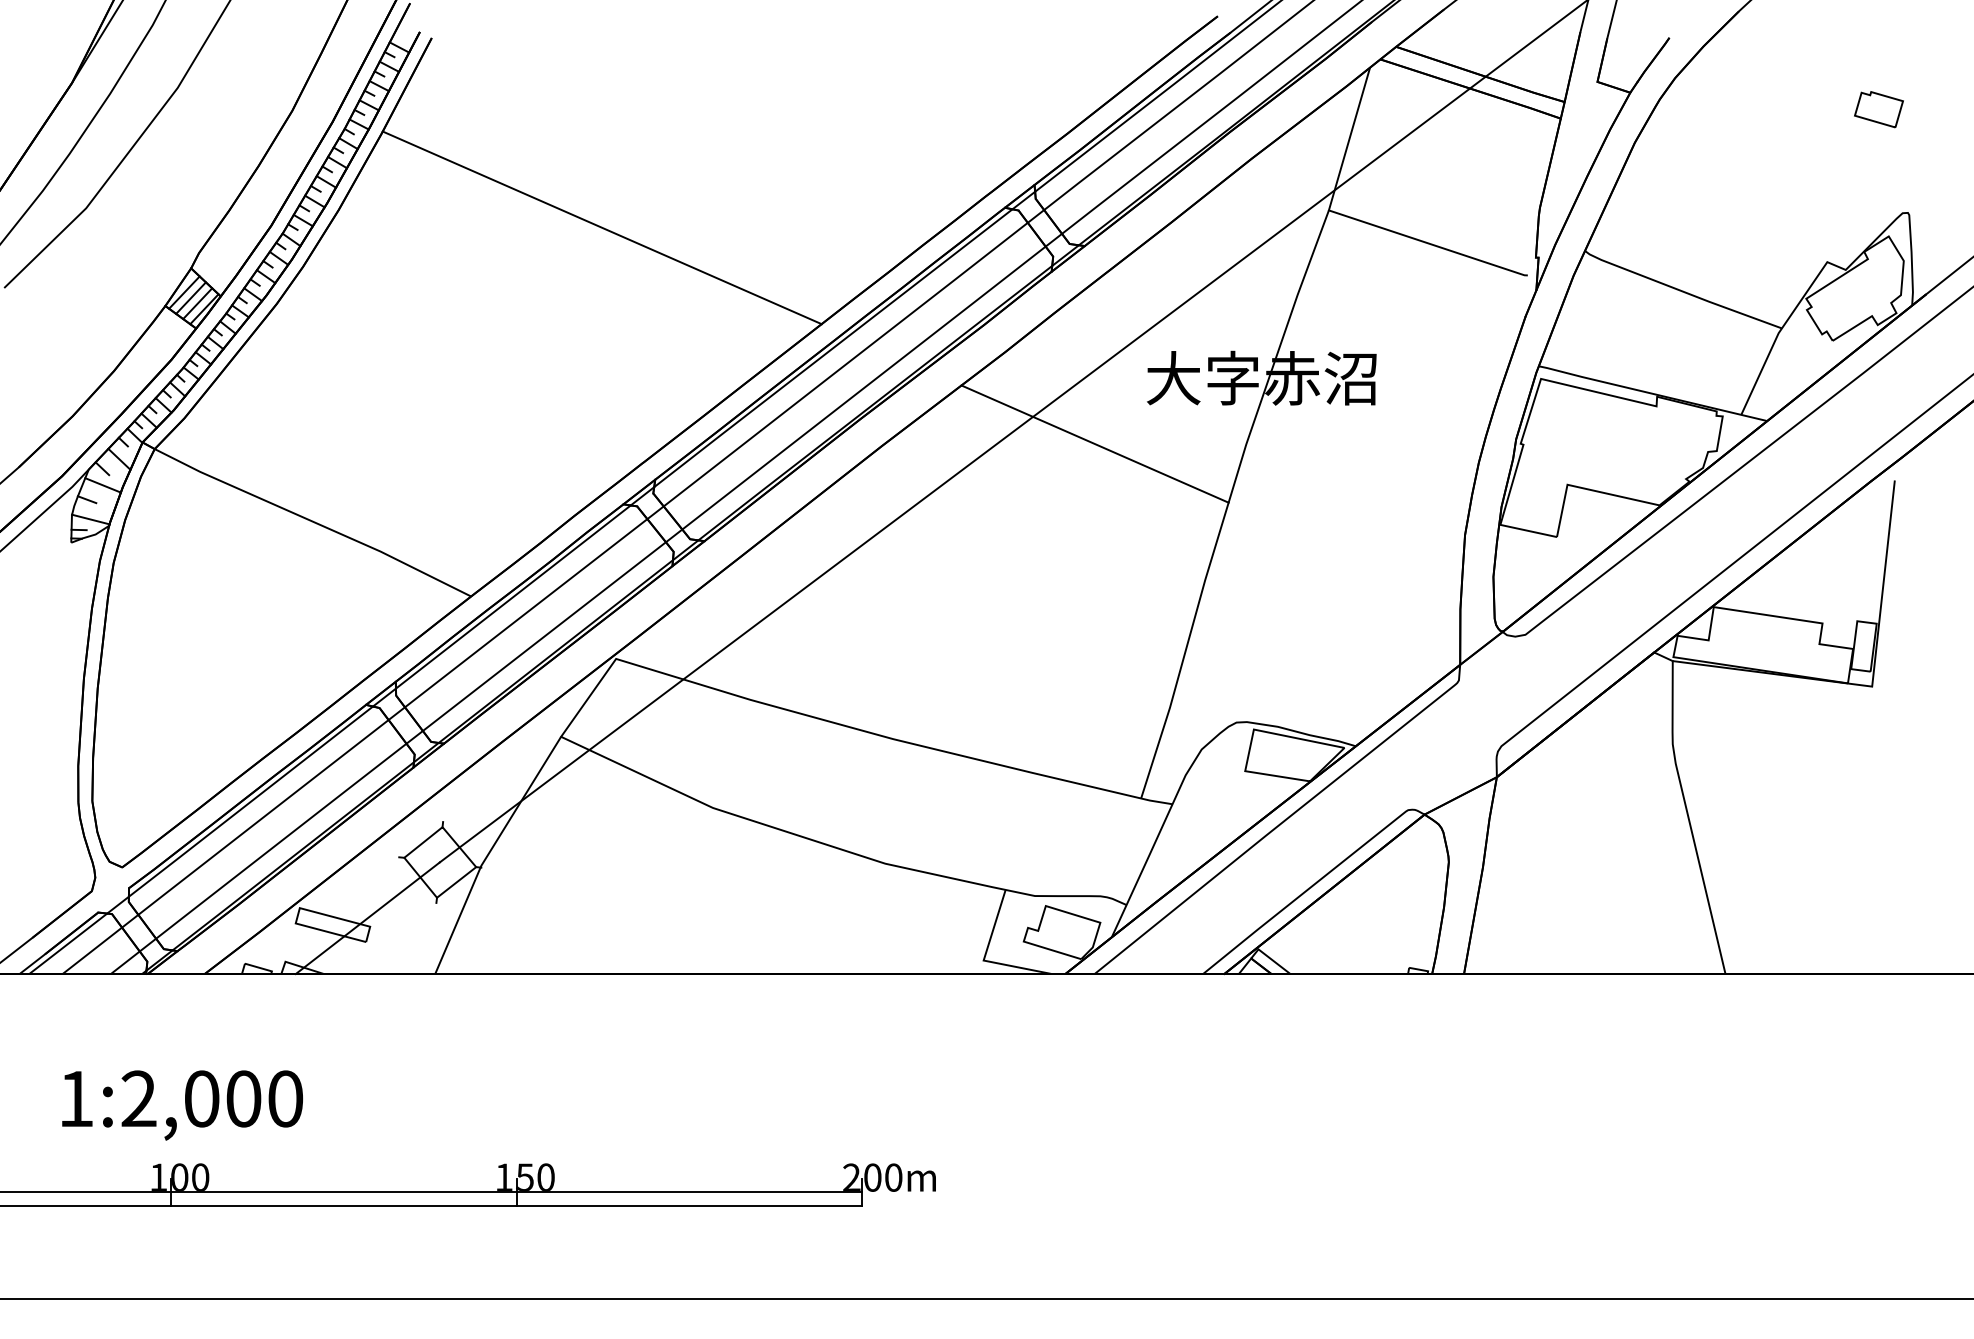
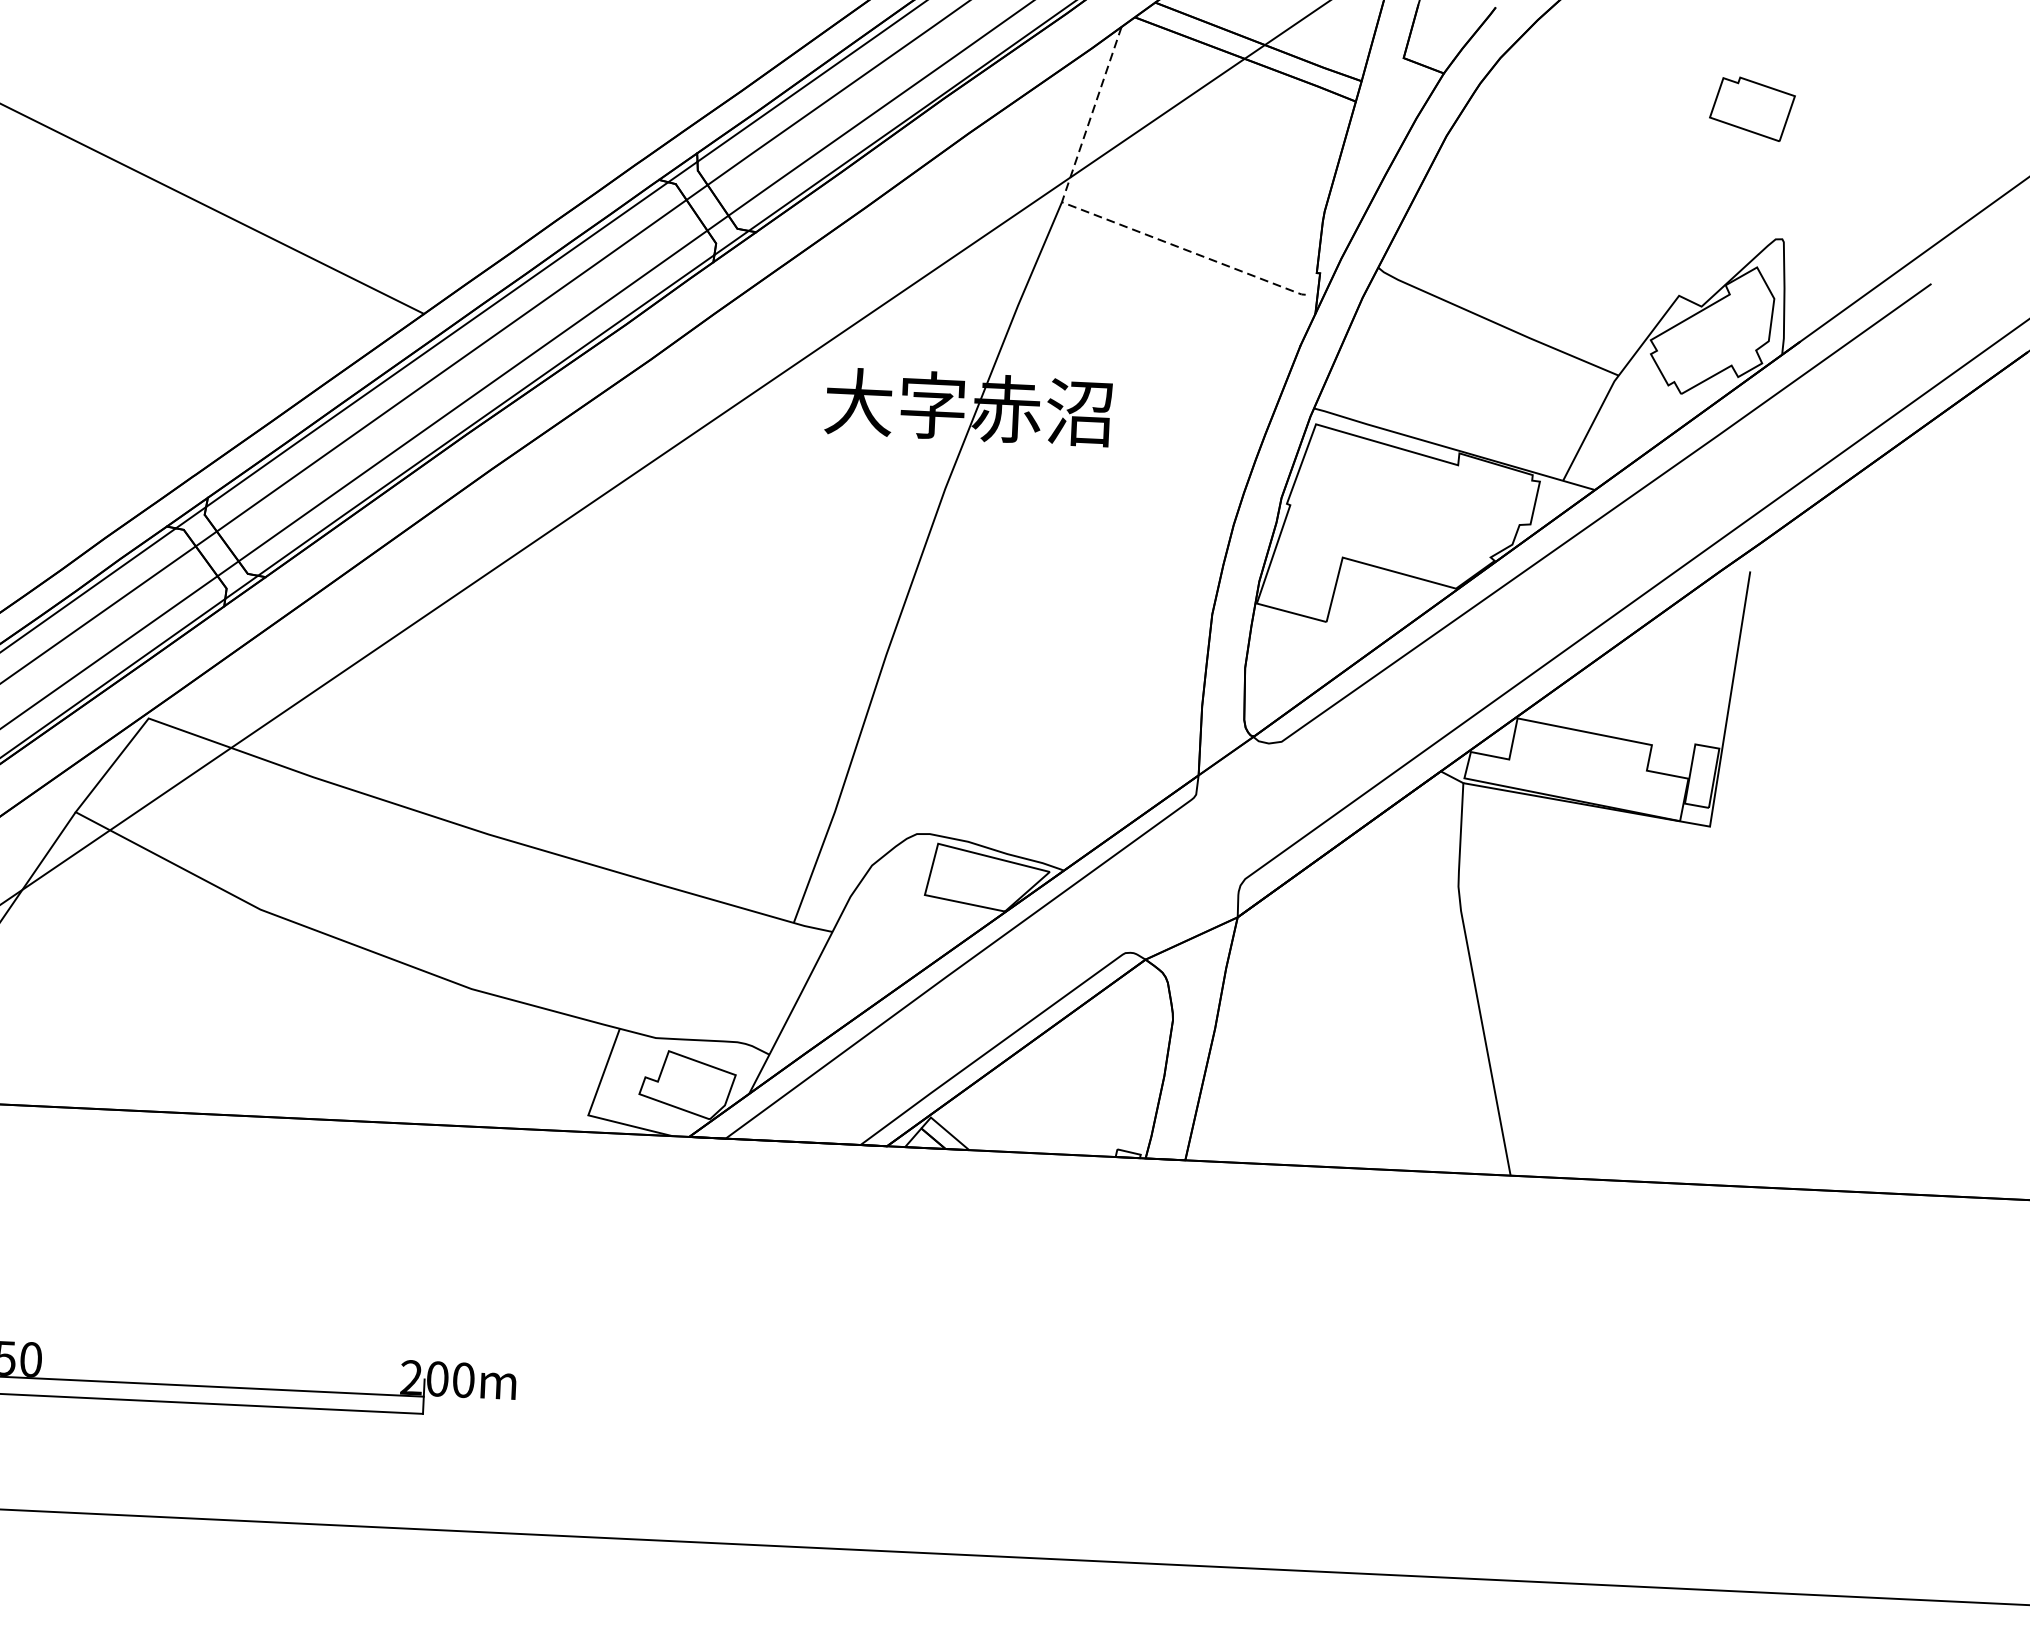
part: (1878, 109) -> (1751, 108), size x1.4
line: (1358, 220) -> (1098, 216), solid -> dashed
line: (1094, 443) -> (756, 478), removed

